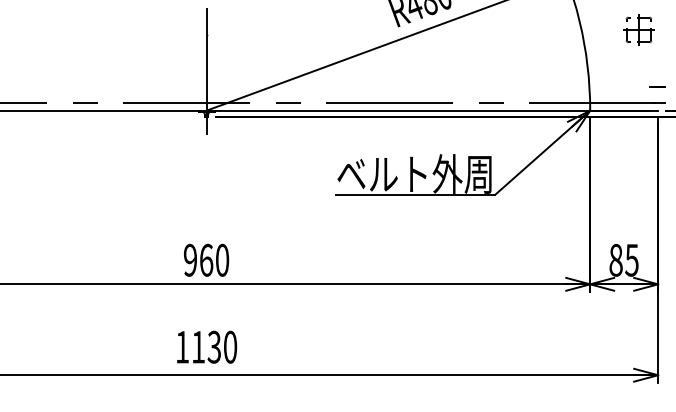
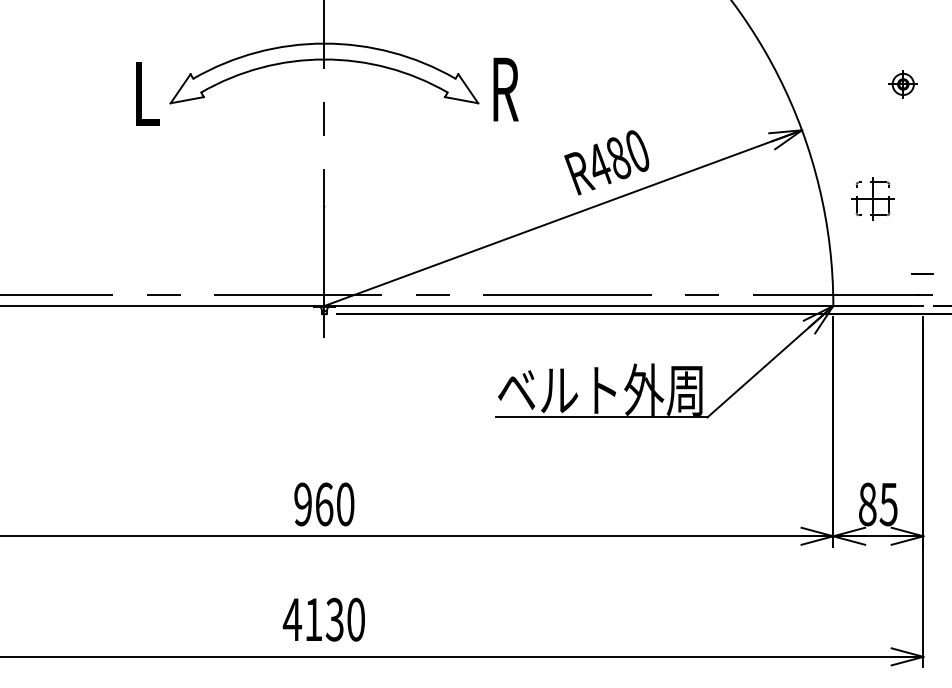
part: (638, 29) -> (872, 198), moved
text: (181, 347) -> (291, 619), 1130 -> 4130

